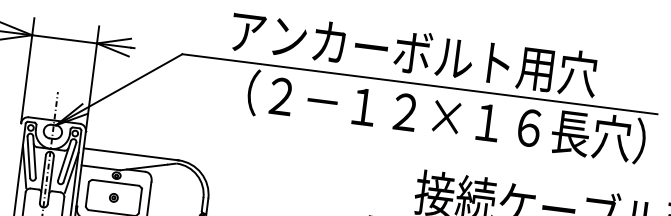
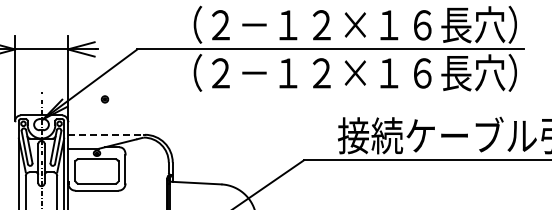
text: (442, 55) -> (345, 24), アンカーボルト用穴 -> （２－１２×１６長穴）
line: (130, 153) -> (105, 134), solid -> dashed
part: (113, 197) -> (104, 99), moved

